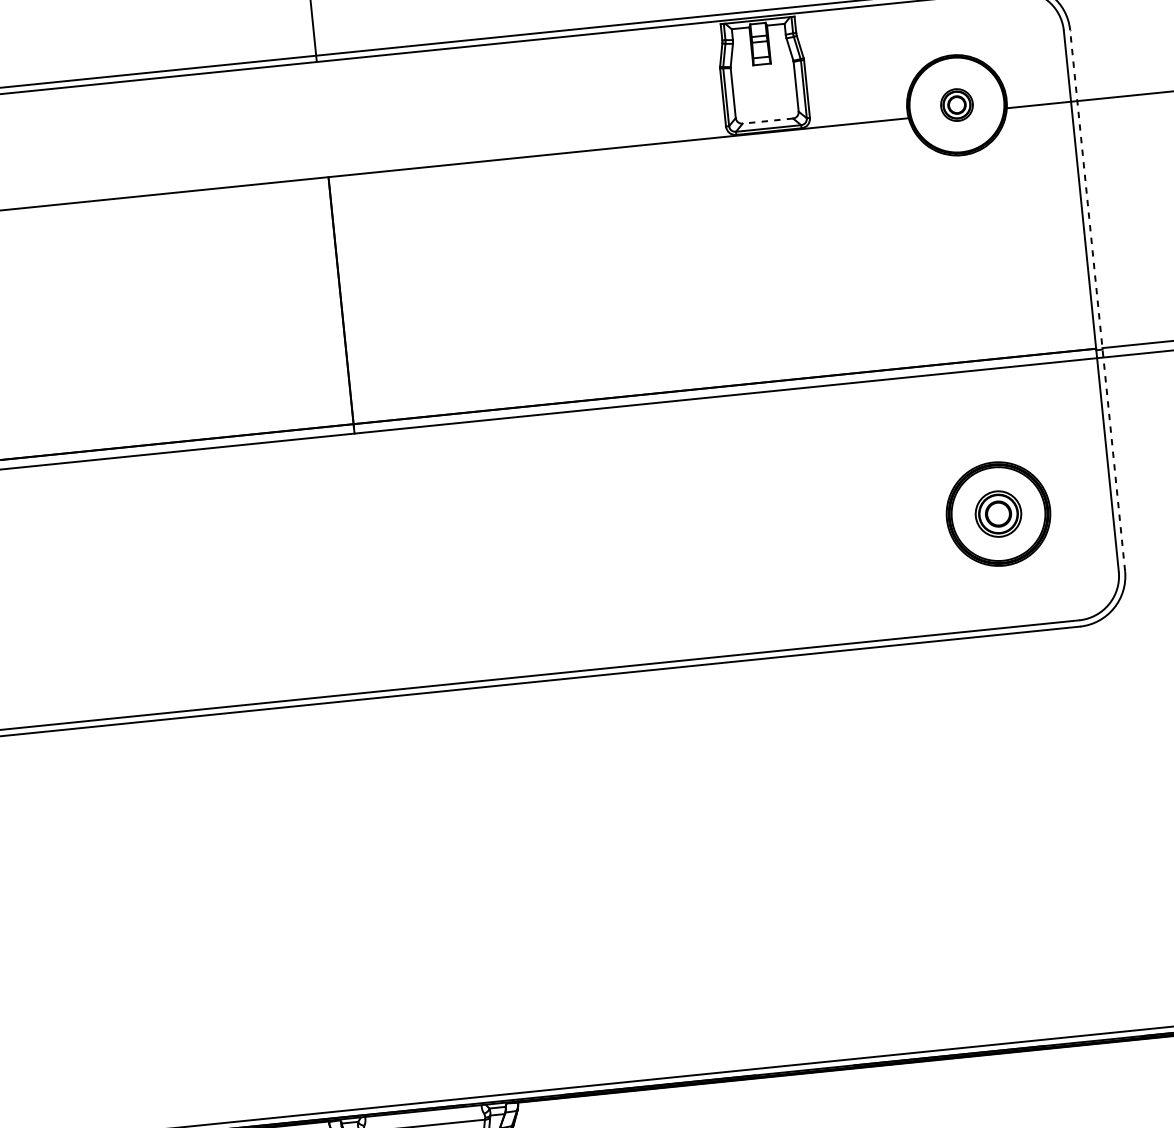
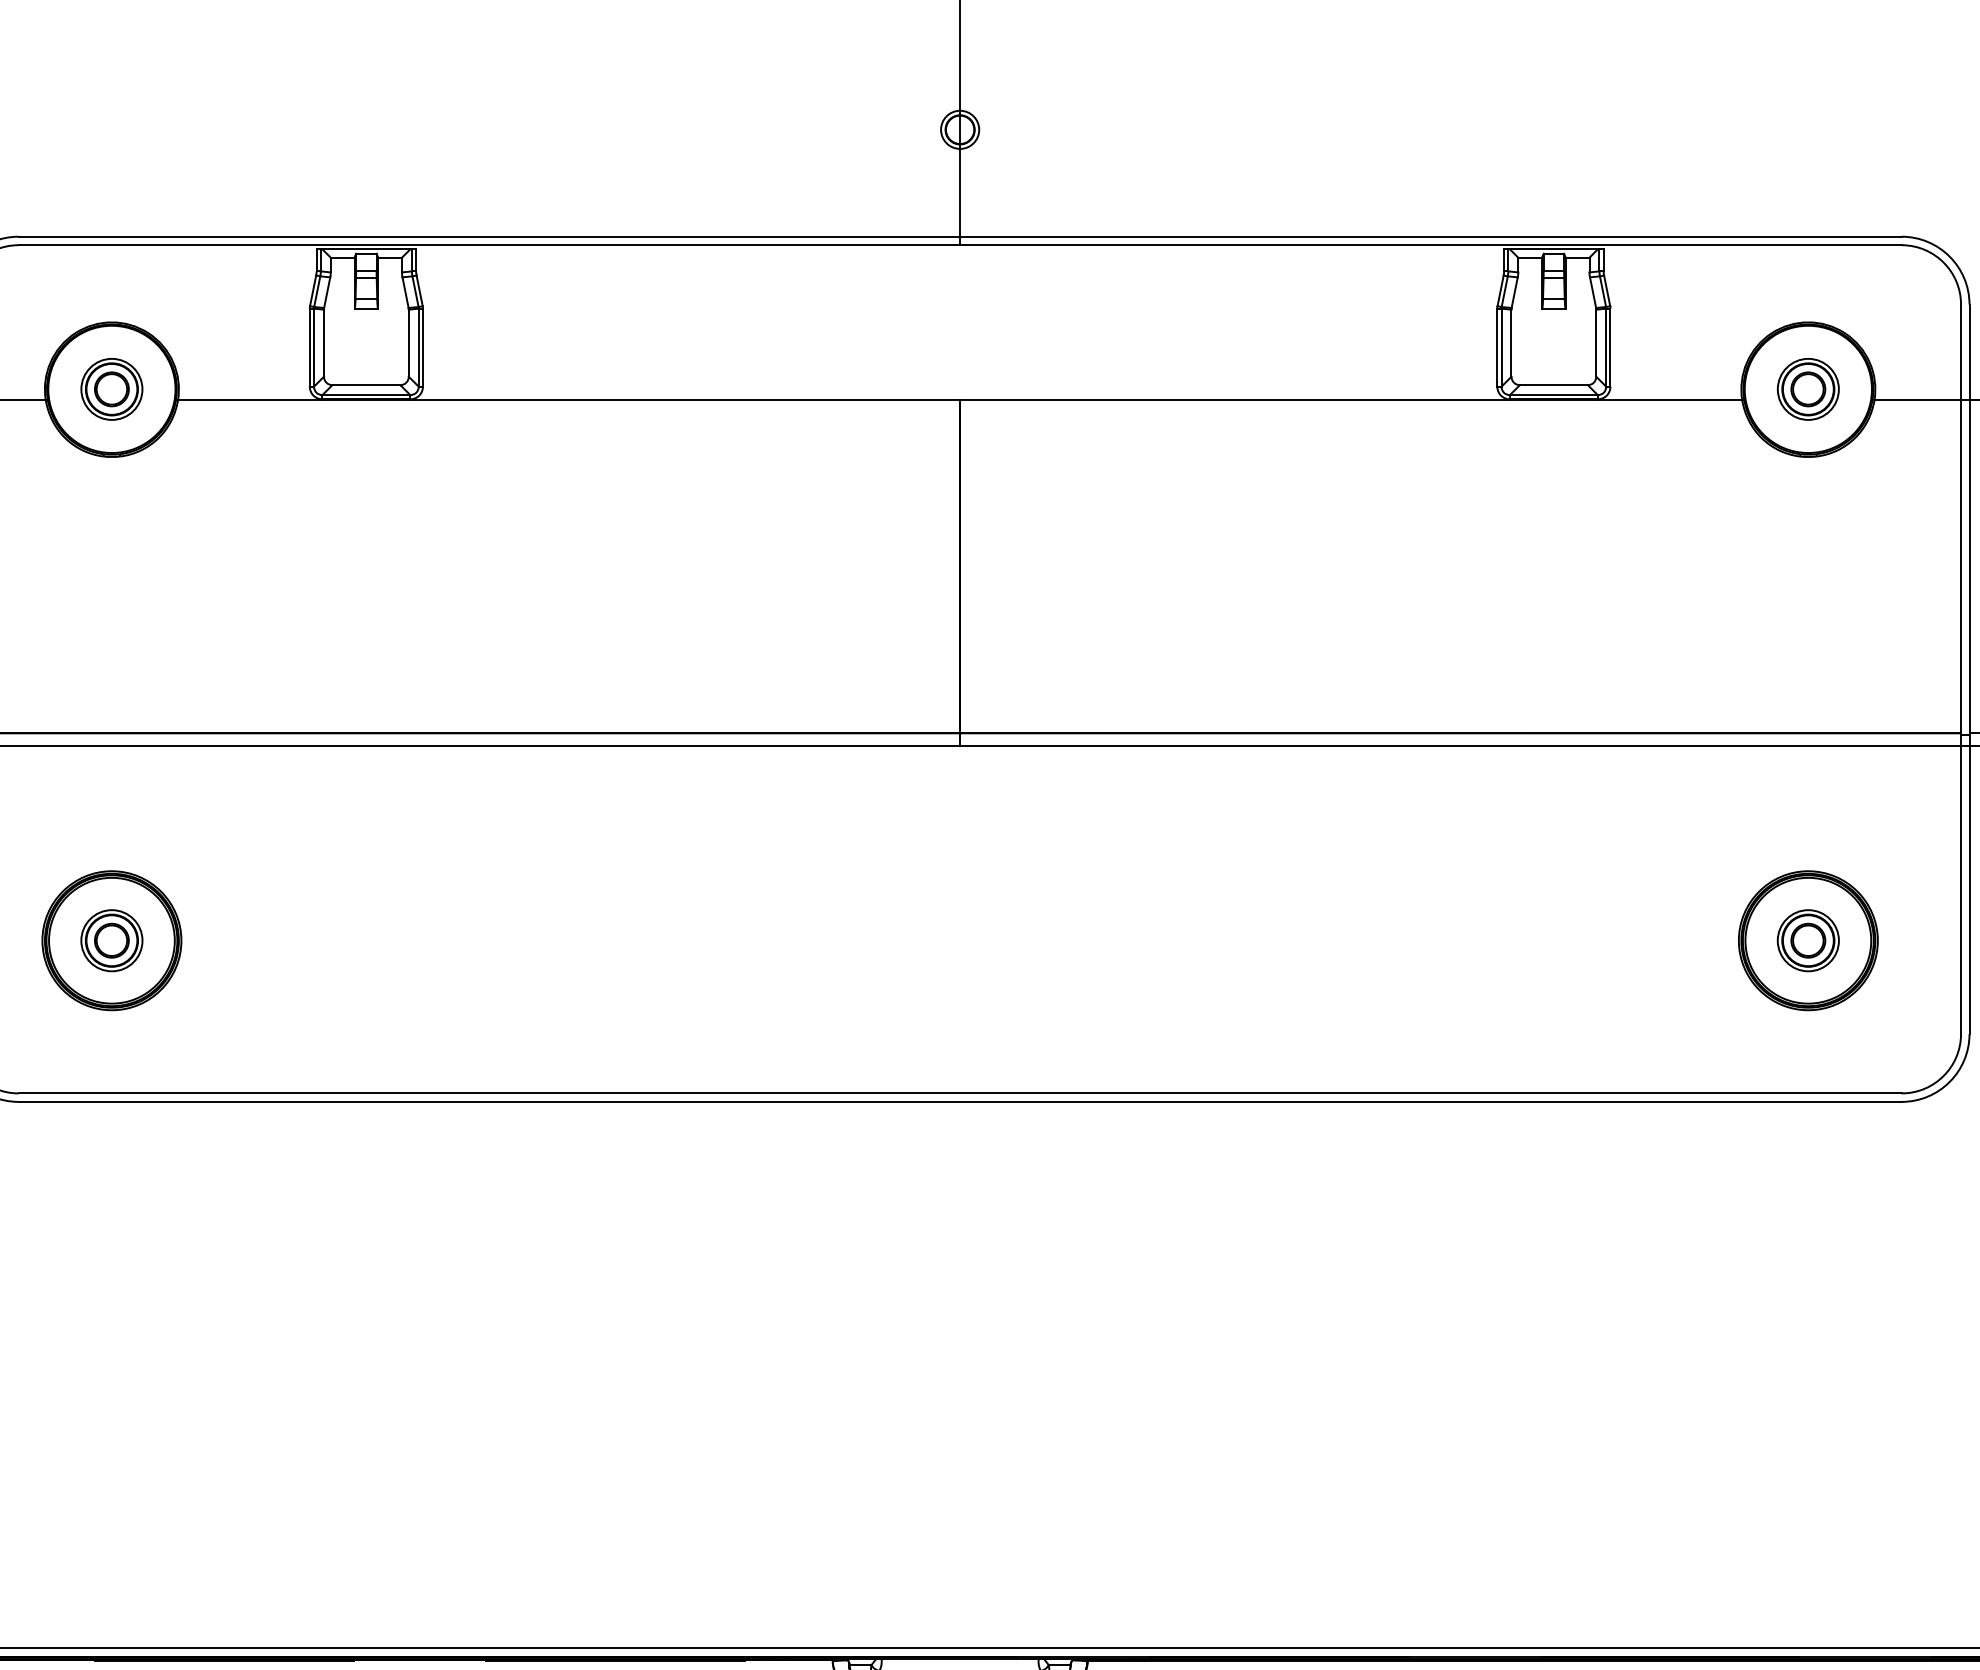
part: (957, 105) -> (1808, 389), size x1.43
line: (767, 121) -> (1553, 385), dashed -> solid
line: (1097, 300) -> (1969, 669), dashed -> solid

